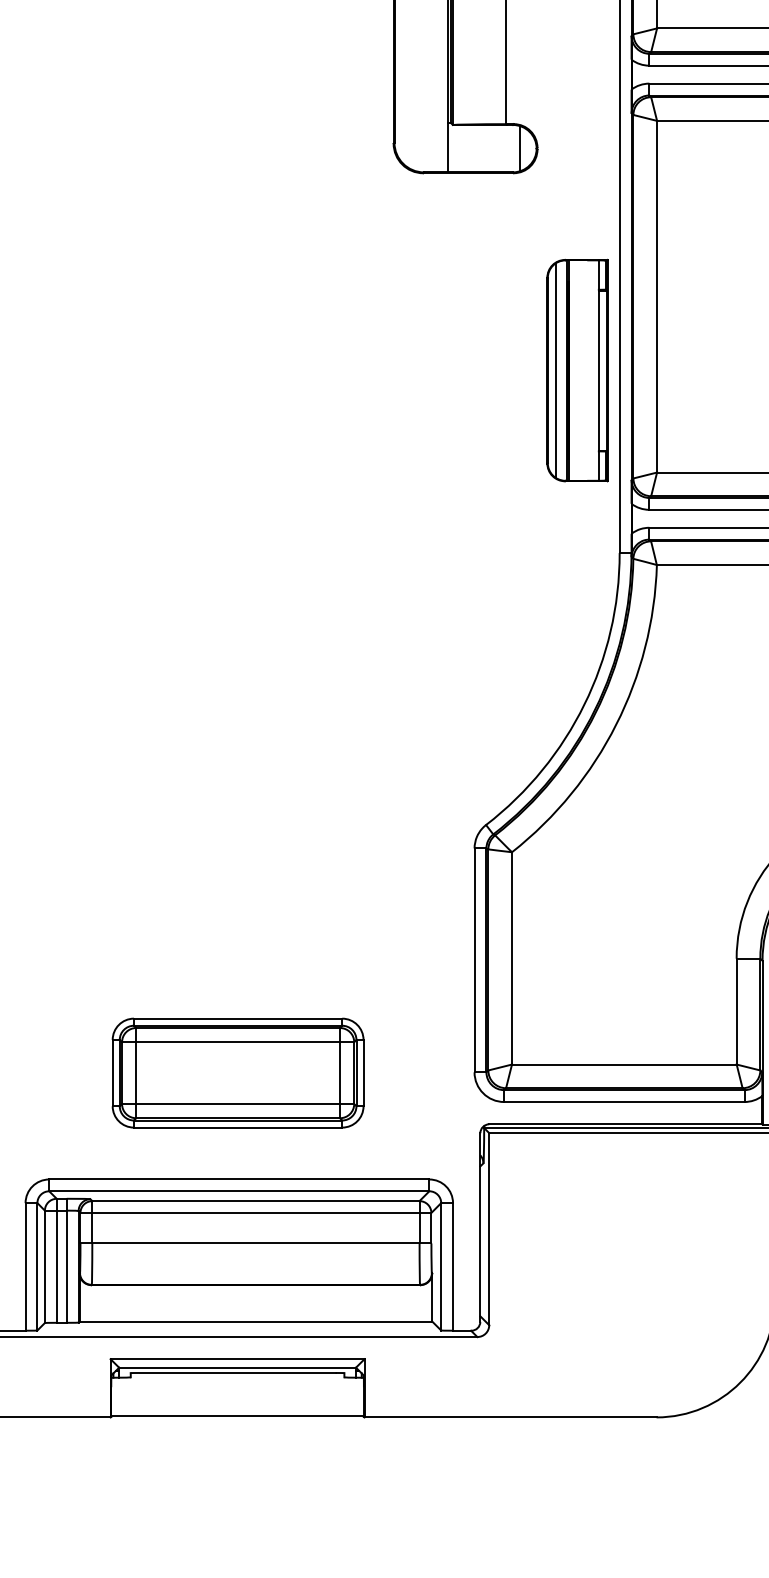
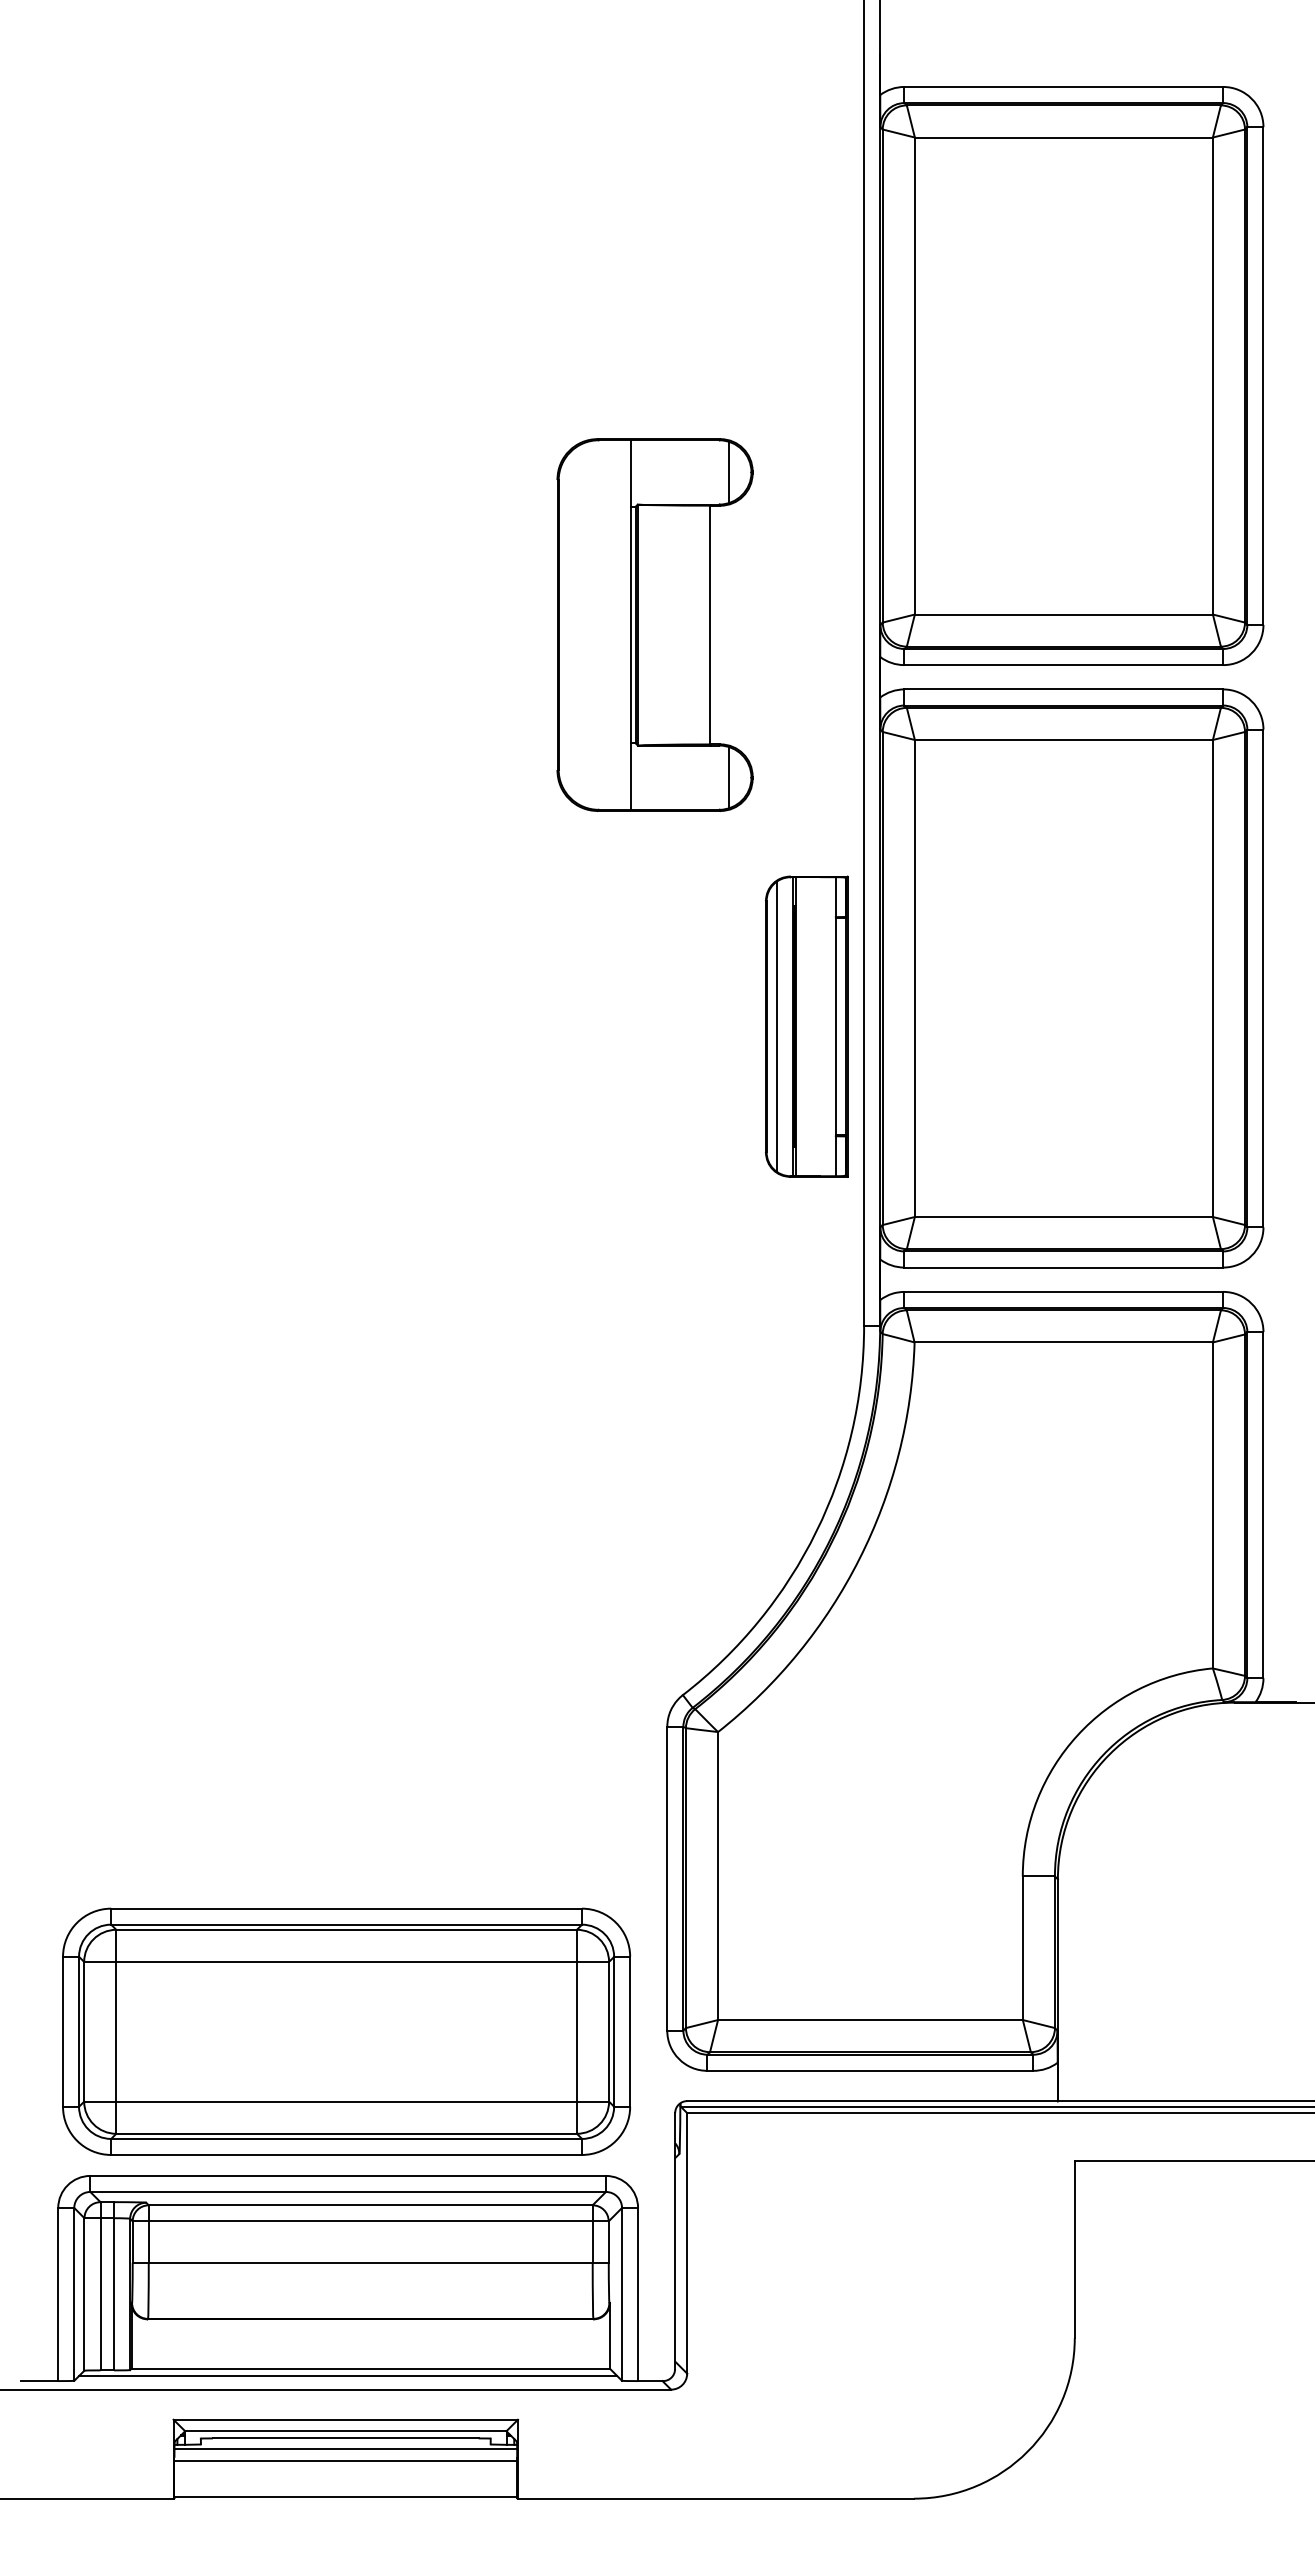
part: (577, 370) -> (806, 1026), moved
part: (238, 1072) -> (346, 2031), size x1.67
line: (239, 1326) -> (348, 2375), added
line: (237, 1380) -> (345, 2448), added
line: (237, 1389) -> (345, 2460), added

